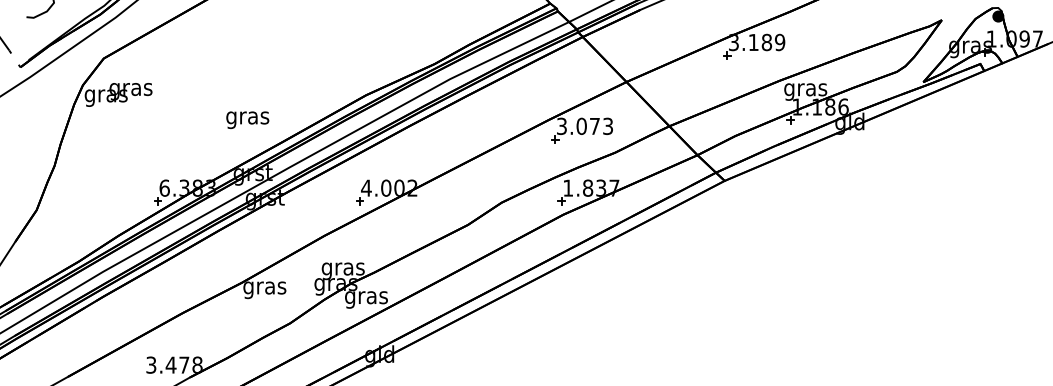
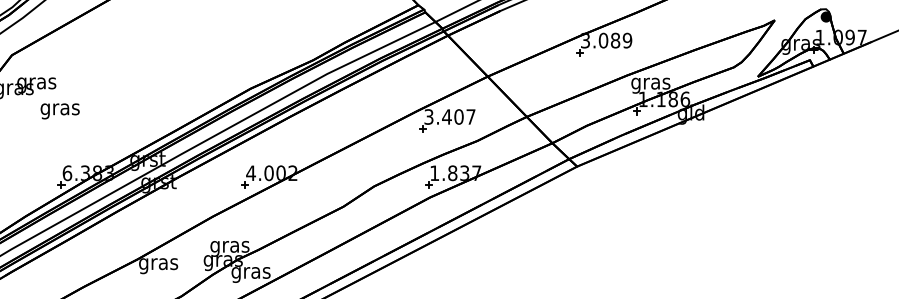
text: (753, 42) -> (603, 40), 3.189 -> 3.089
text: (247, 119) -> (59, 110), moved
text: (594, 126) -> (458, 117), 3.073 -> 3.407

